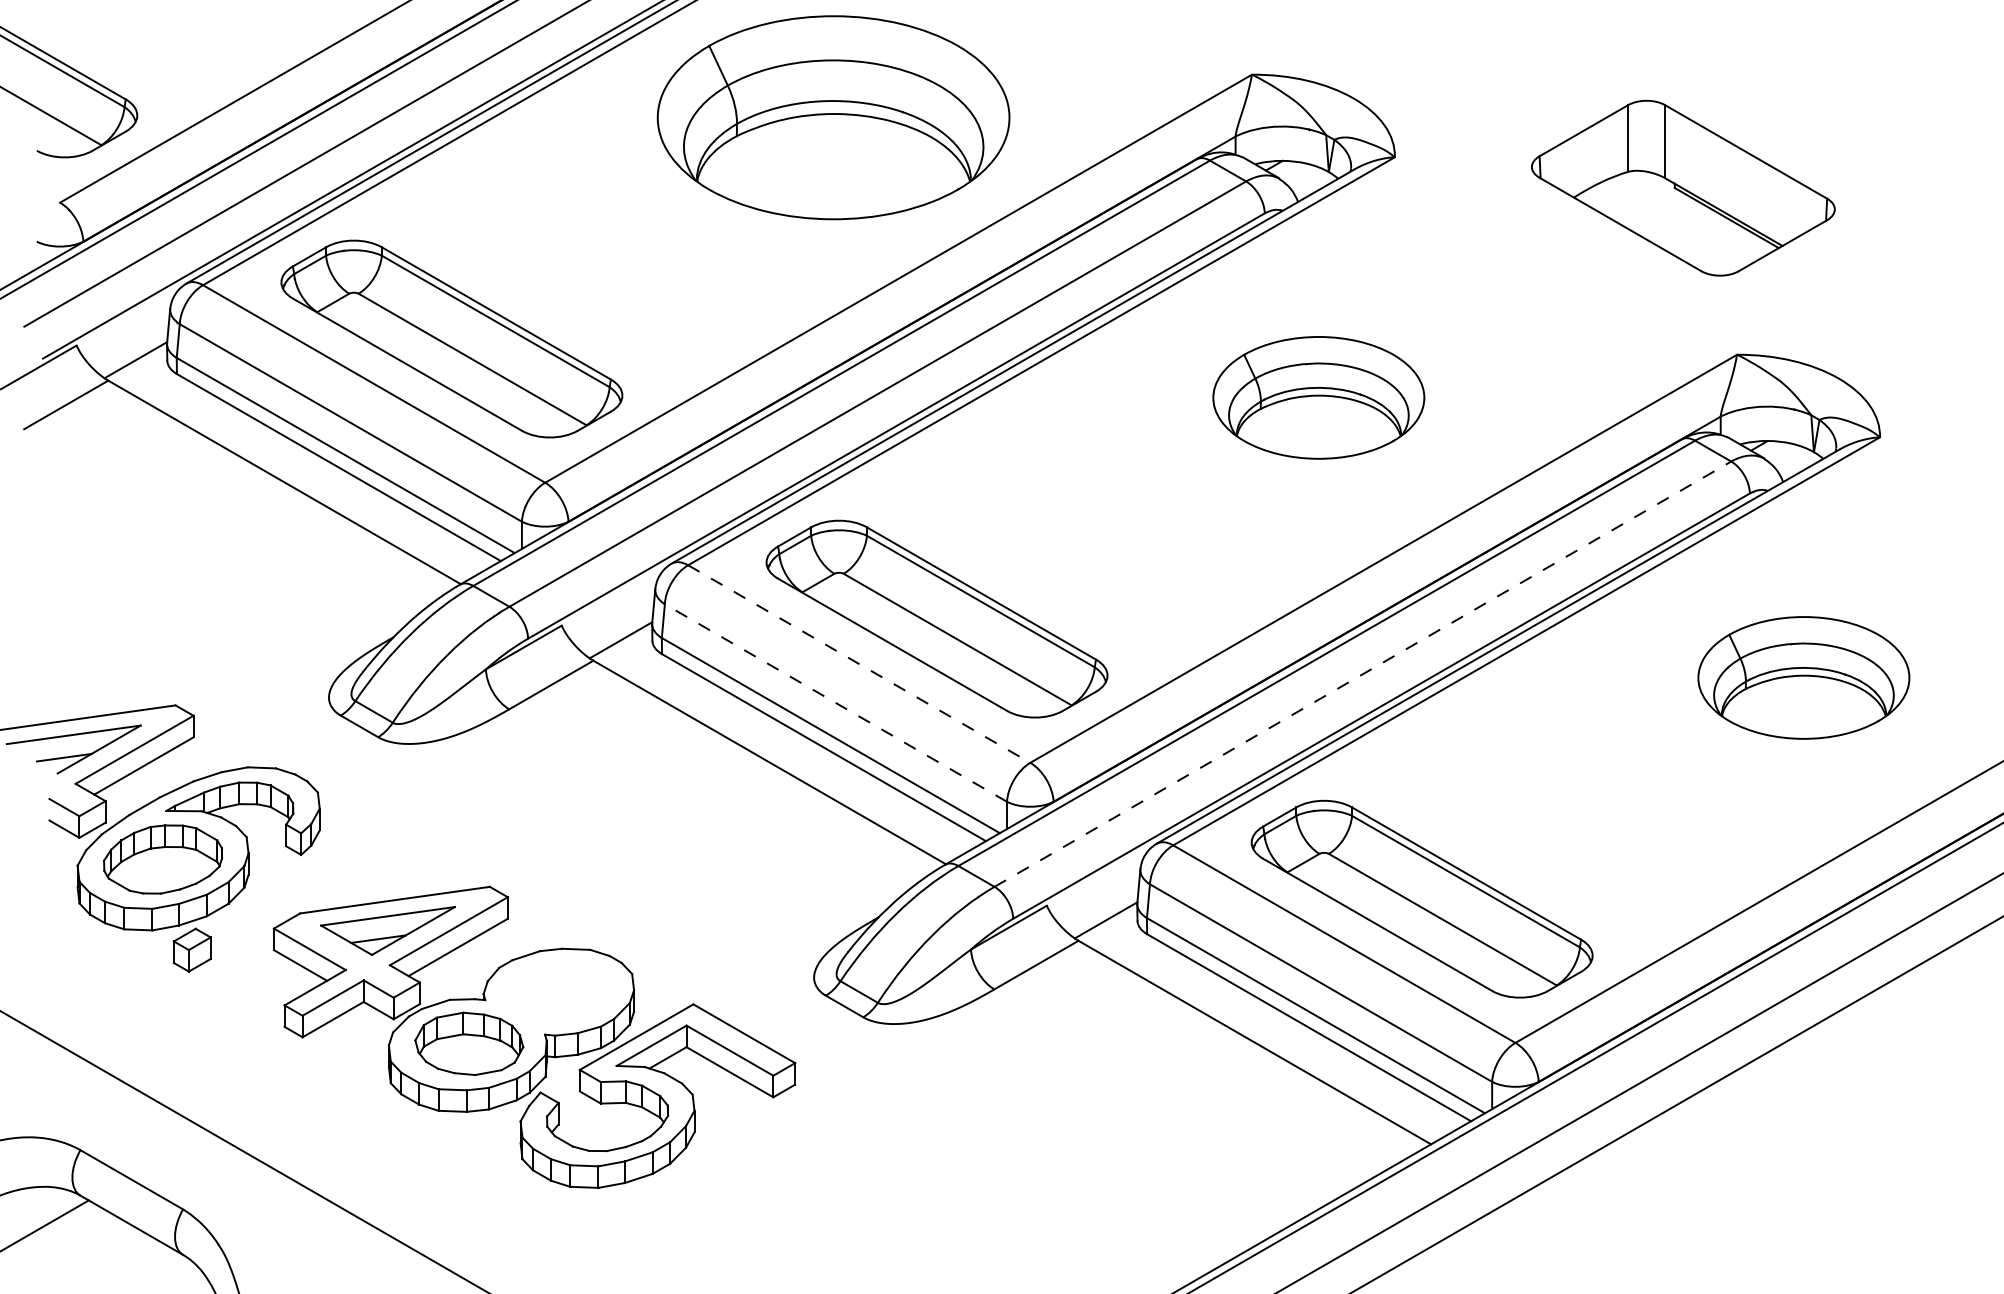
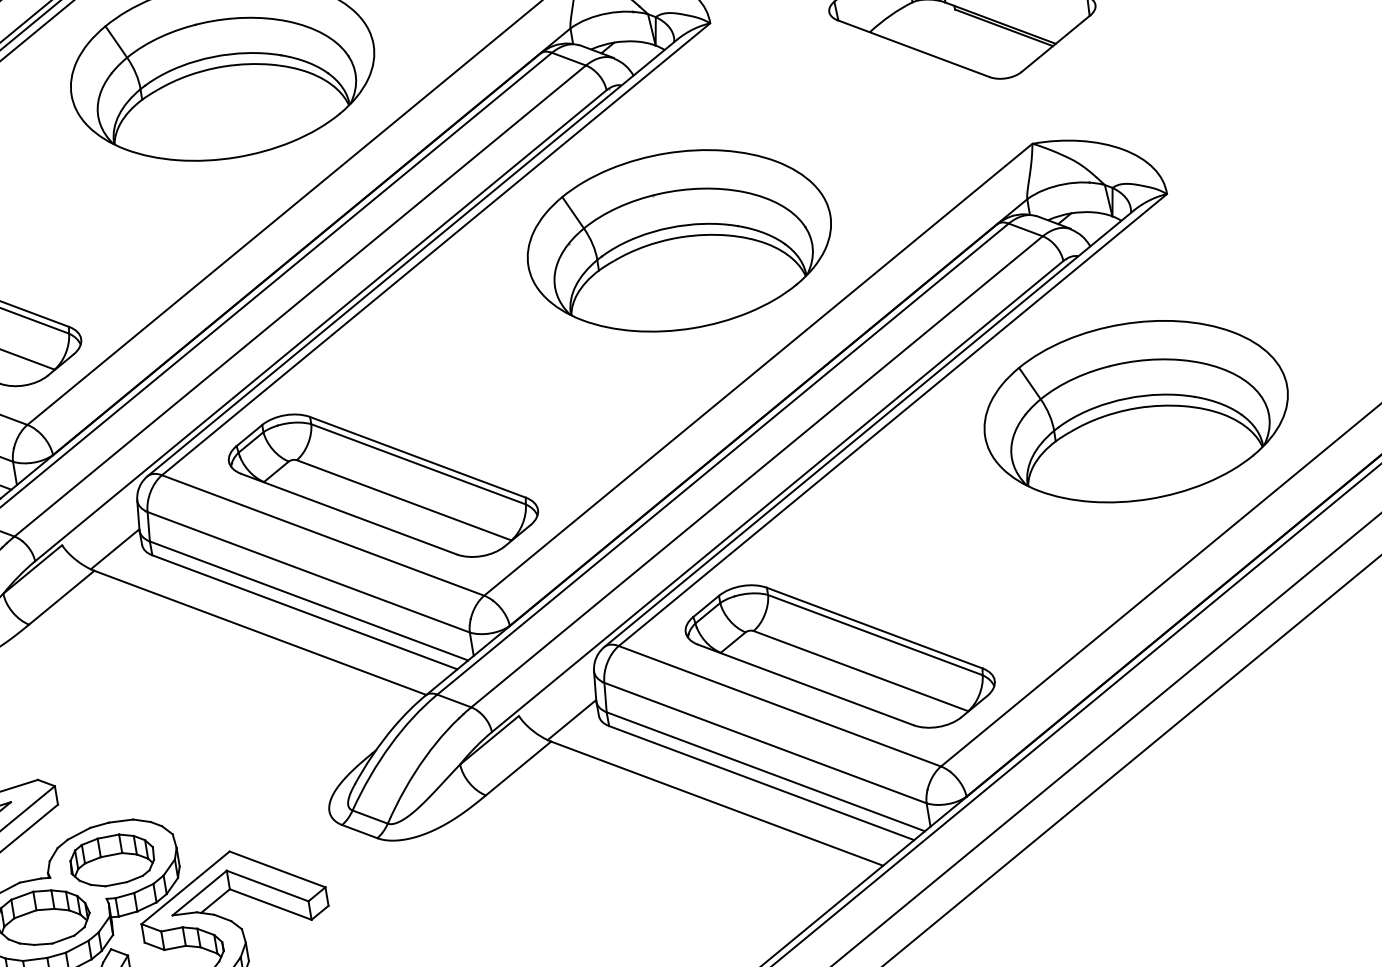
part: (1318, 397) -> (679, 240), size x1.67
line: (859, 664) -> (323, 535), dashed -> solid
line: (1363, 673) -> (757, 471), dashed -> solid
part: (1803, 677) -> (1135, 411), size x1.67
line: (835, 703) -> (308, 572), dashed -> solid
part: (558, 992) -> (112, 860), added

